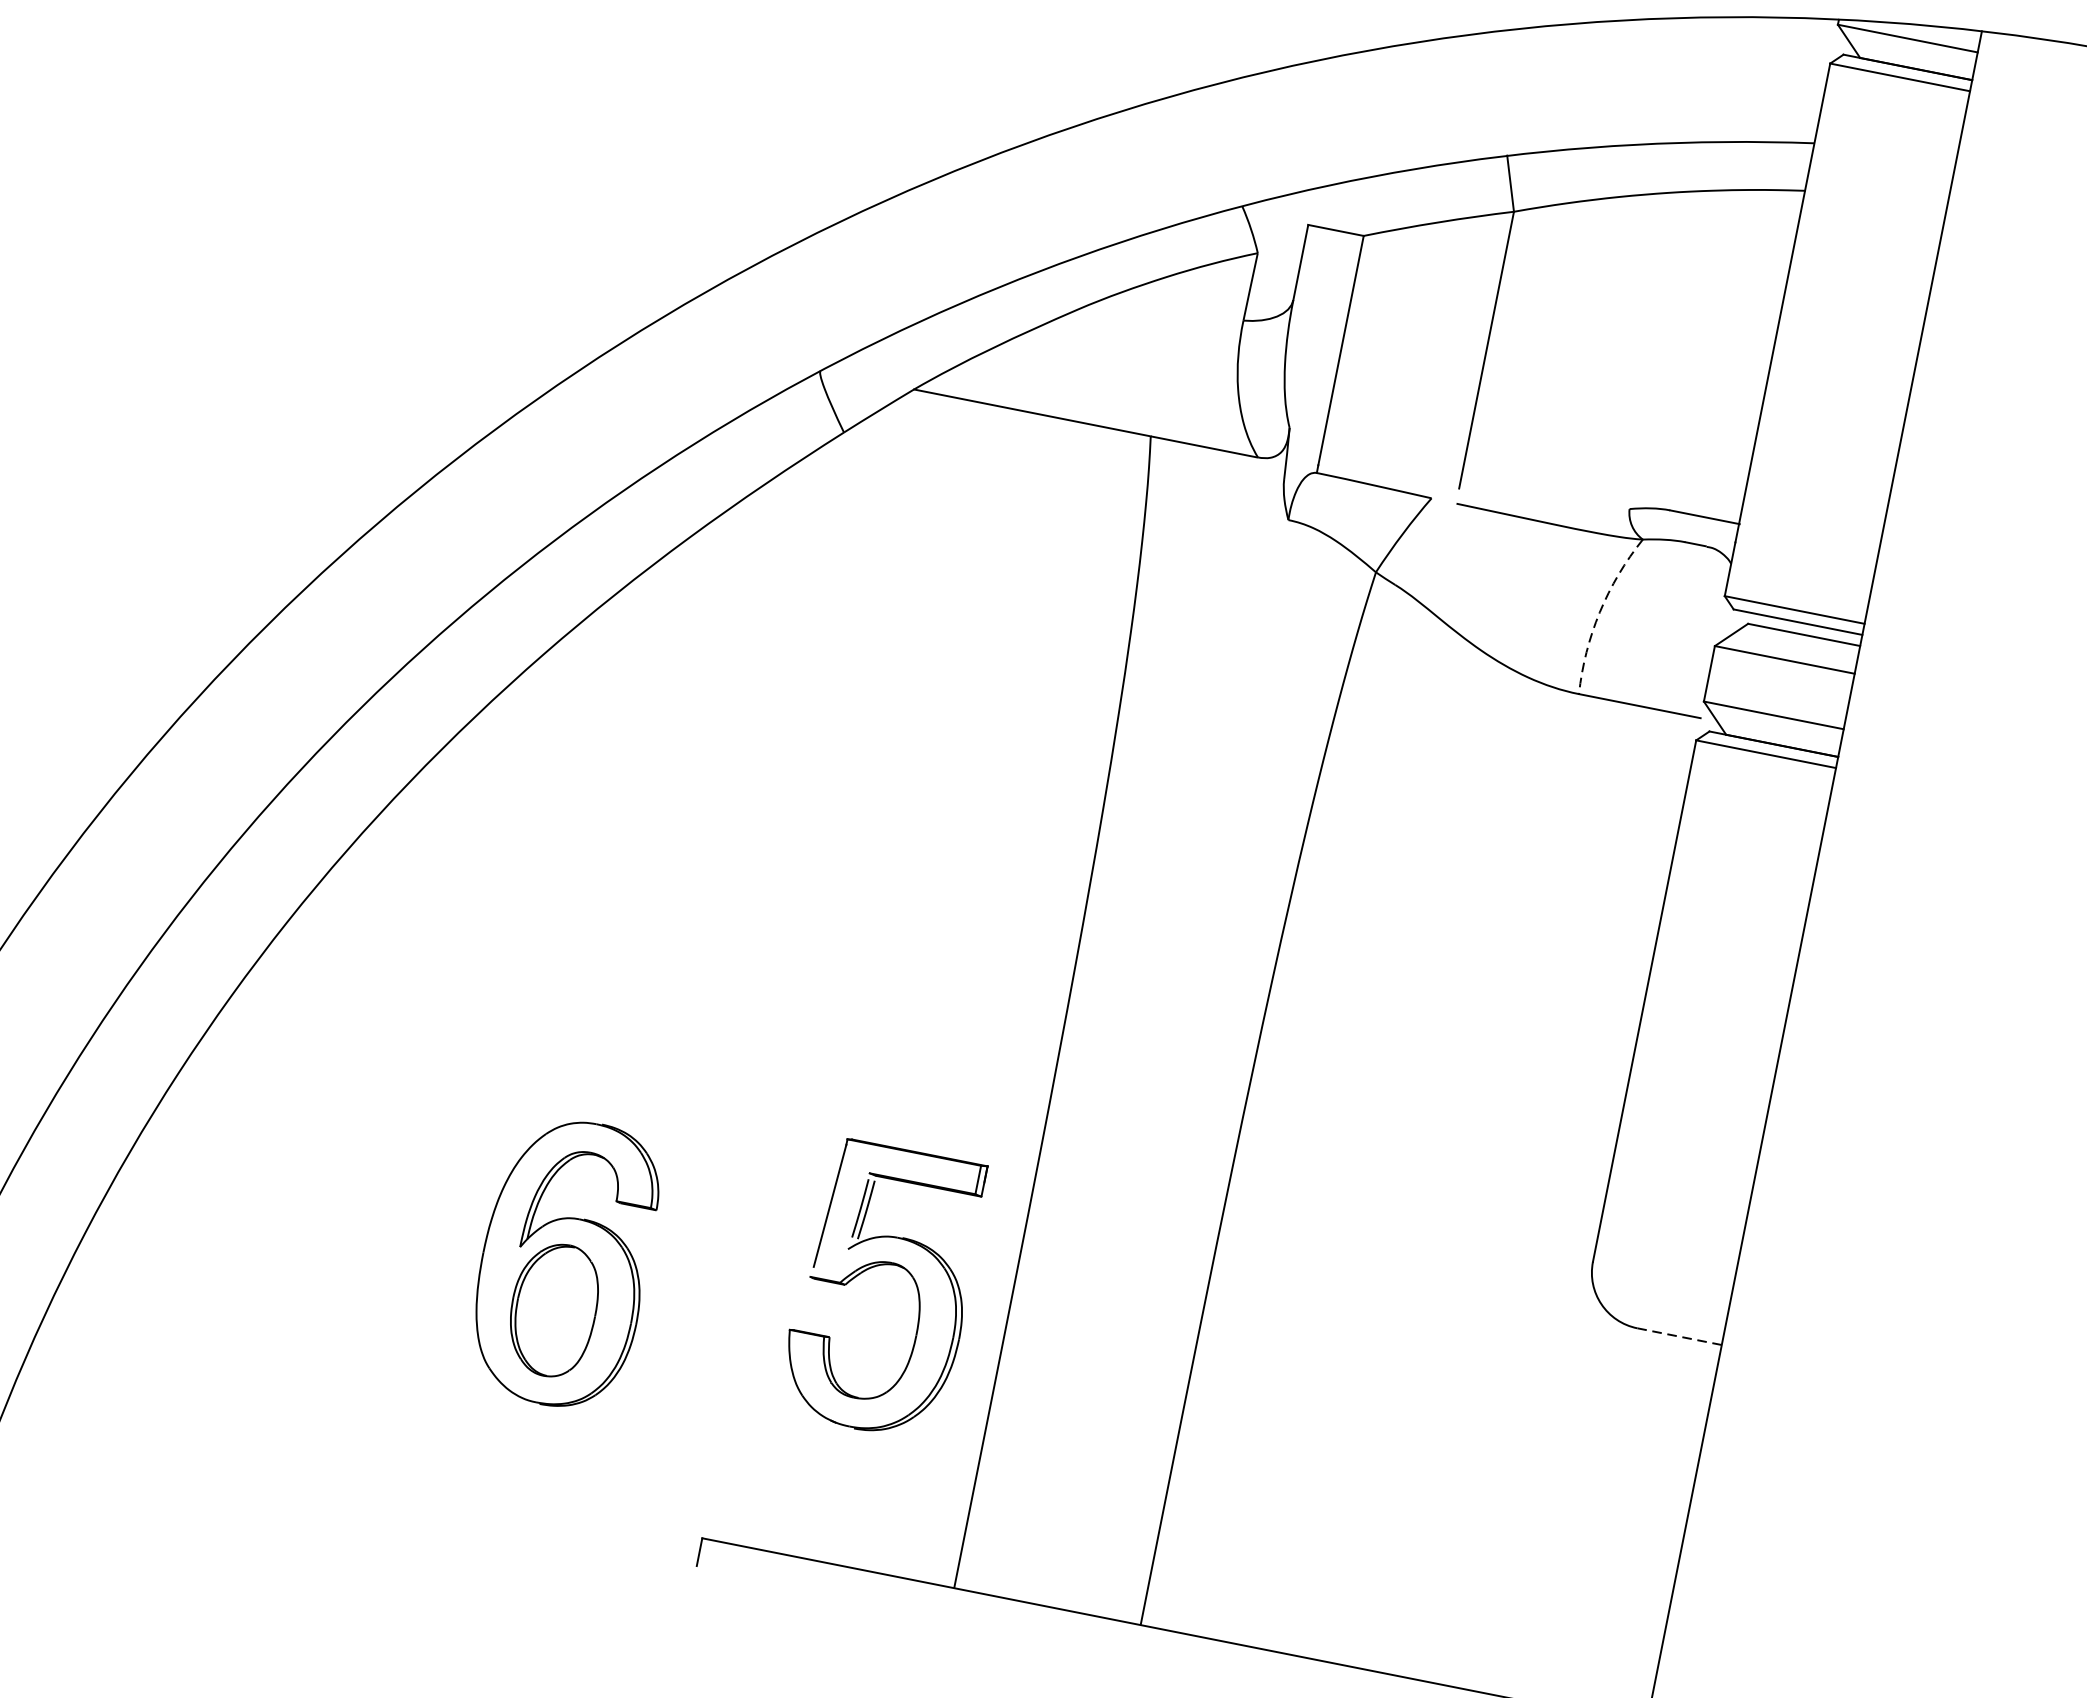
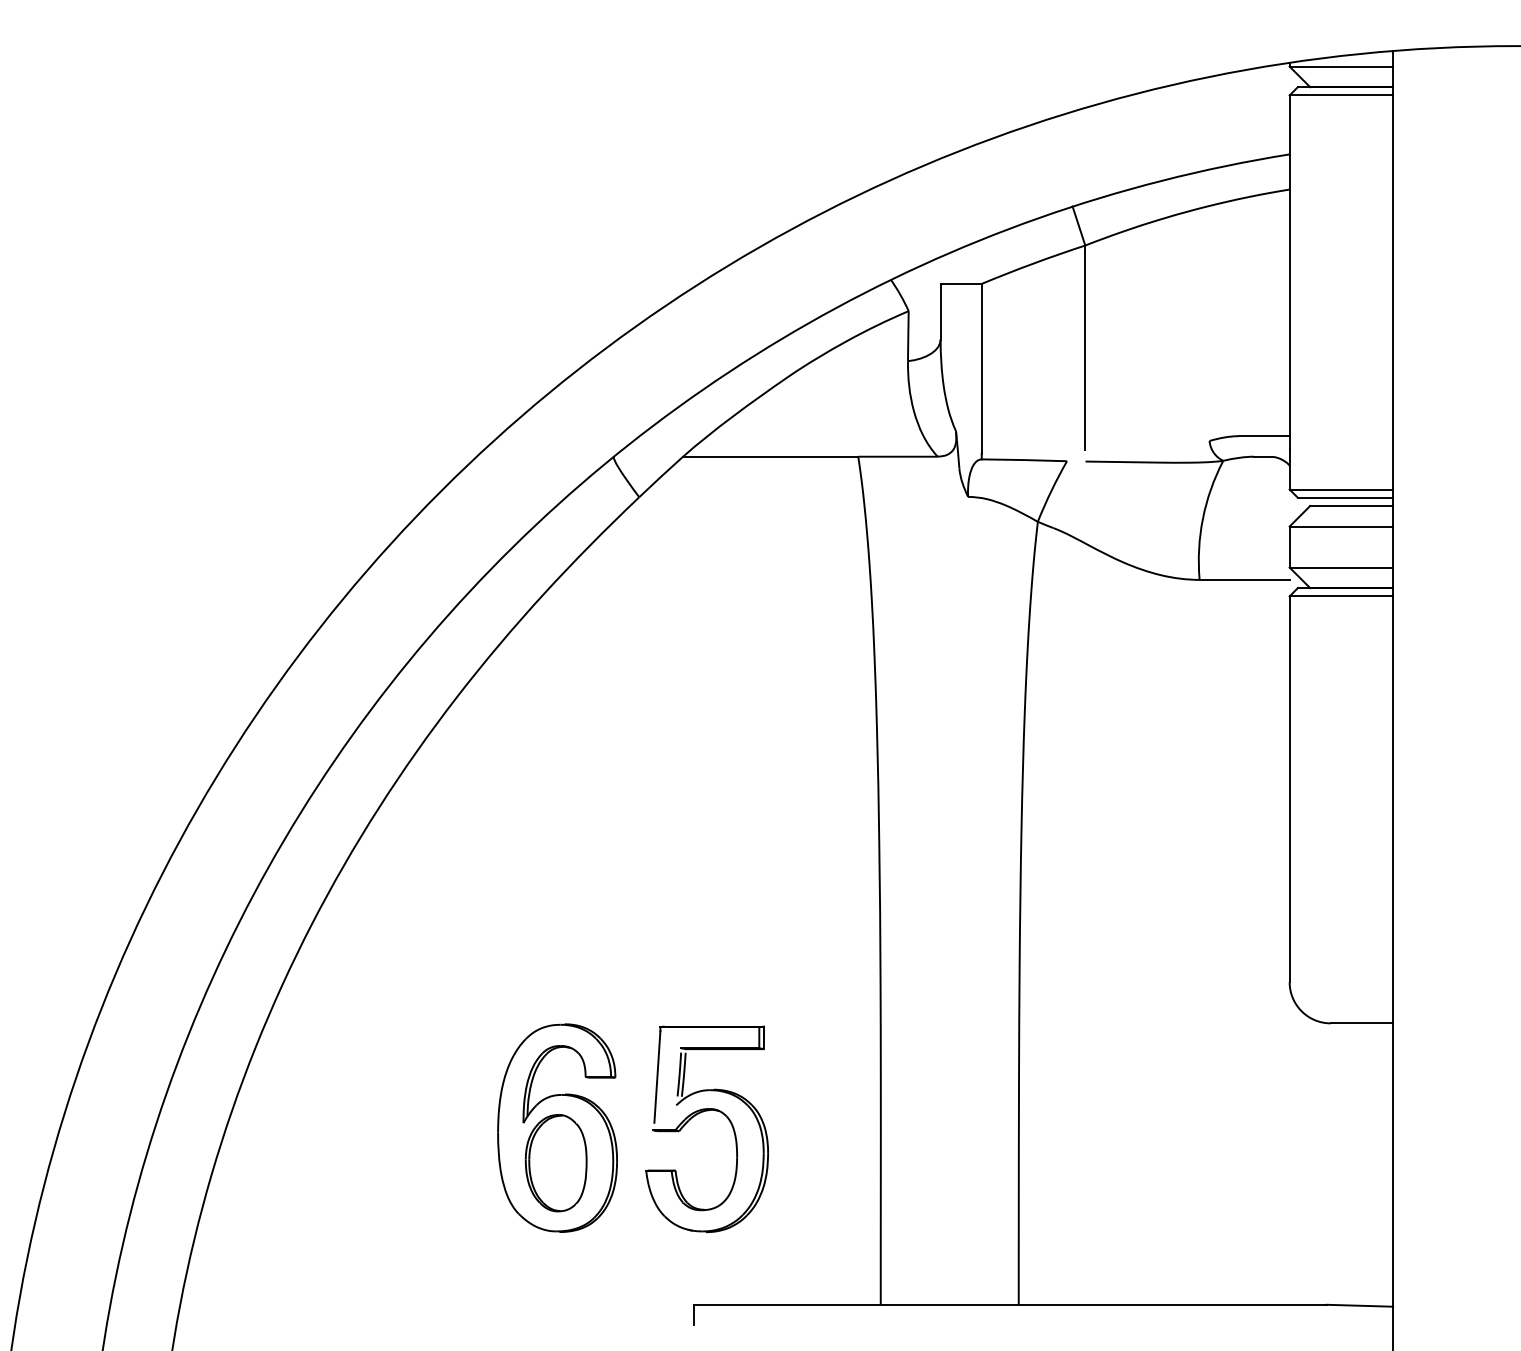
arc: (1599, 611) -> (1202, 518), dashed -> solid
part: (875, 1267) -> (698, 1114), moved
line: (1679, 1336) -> (1361, 1023), dashed -> solid

